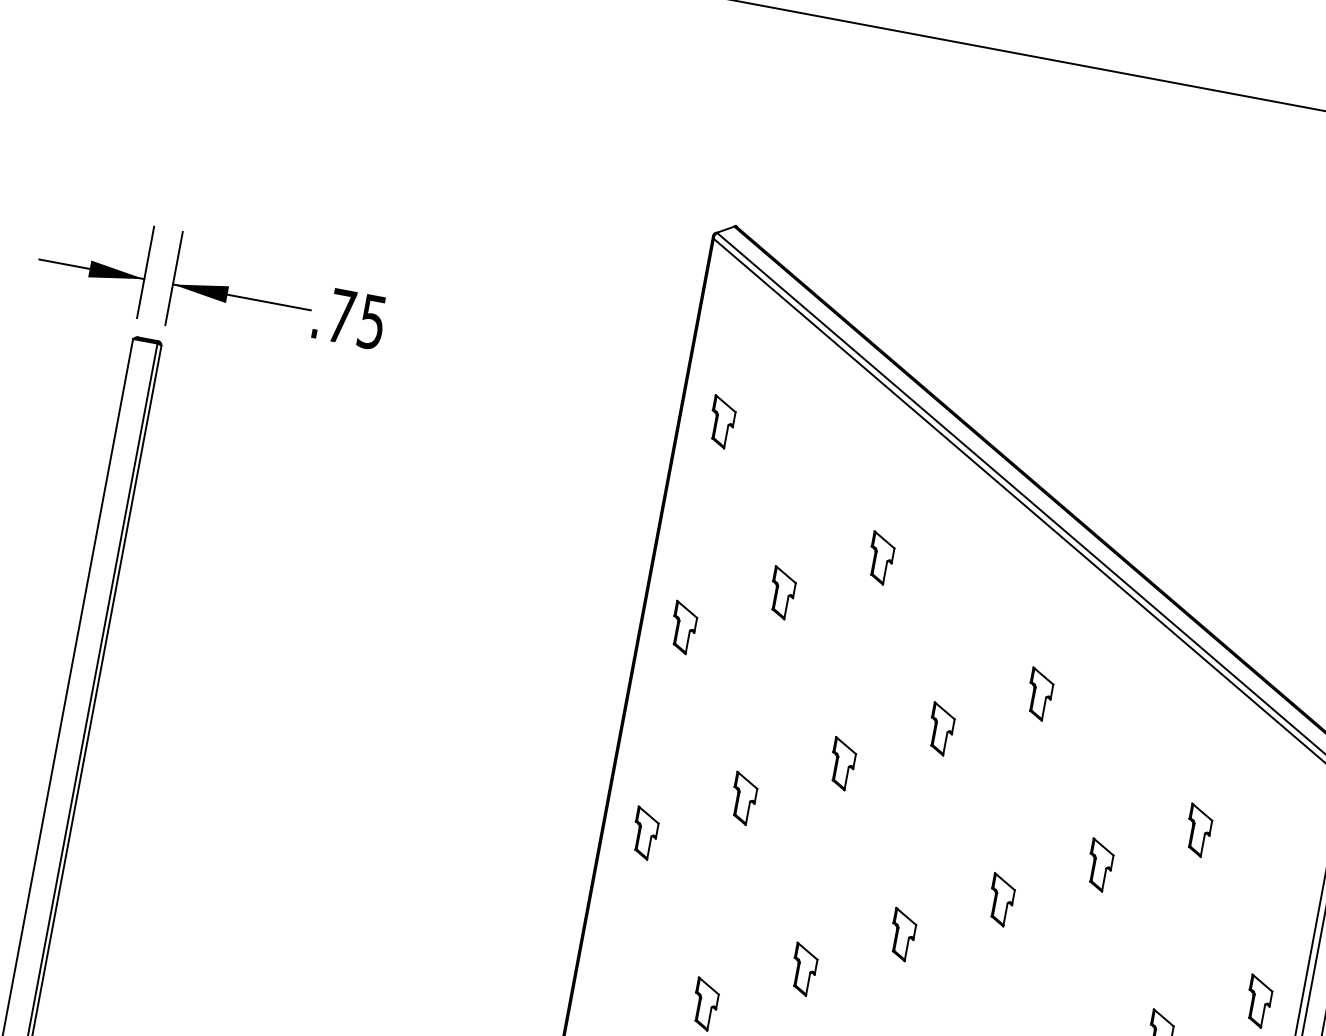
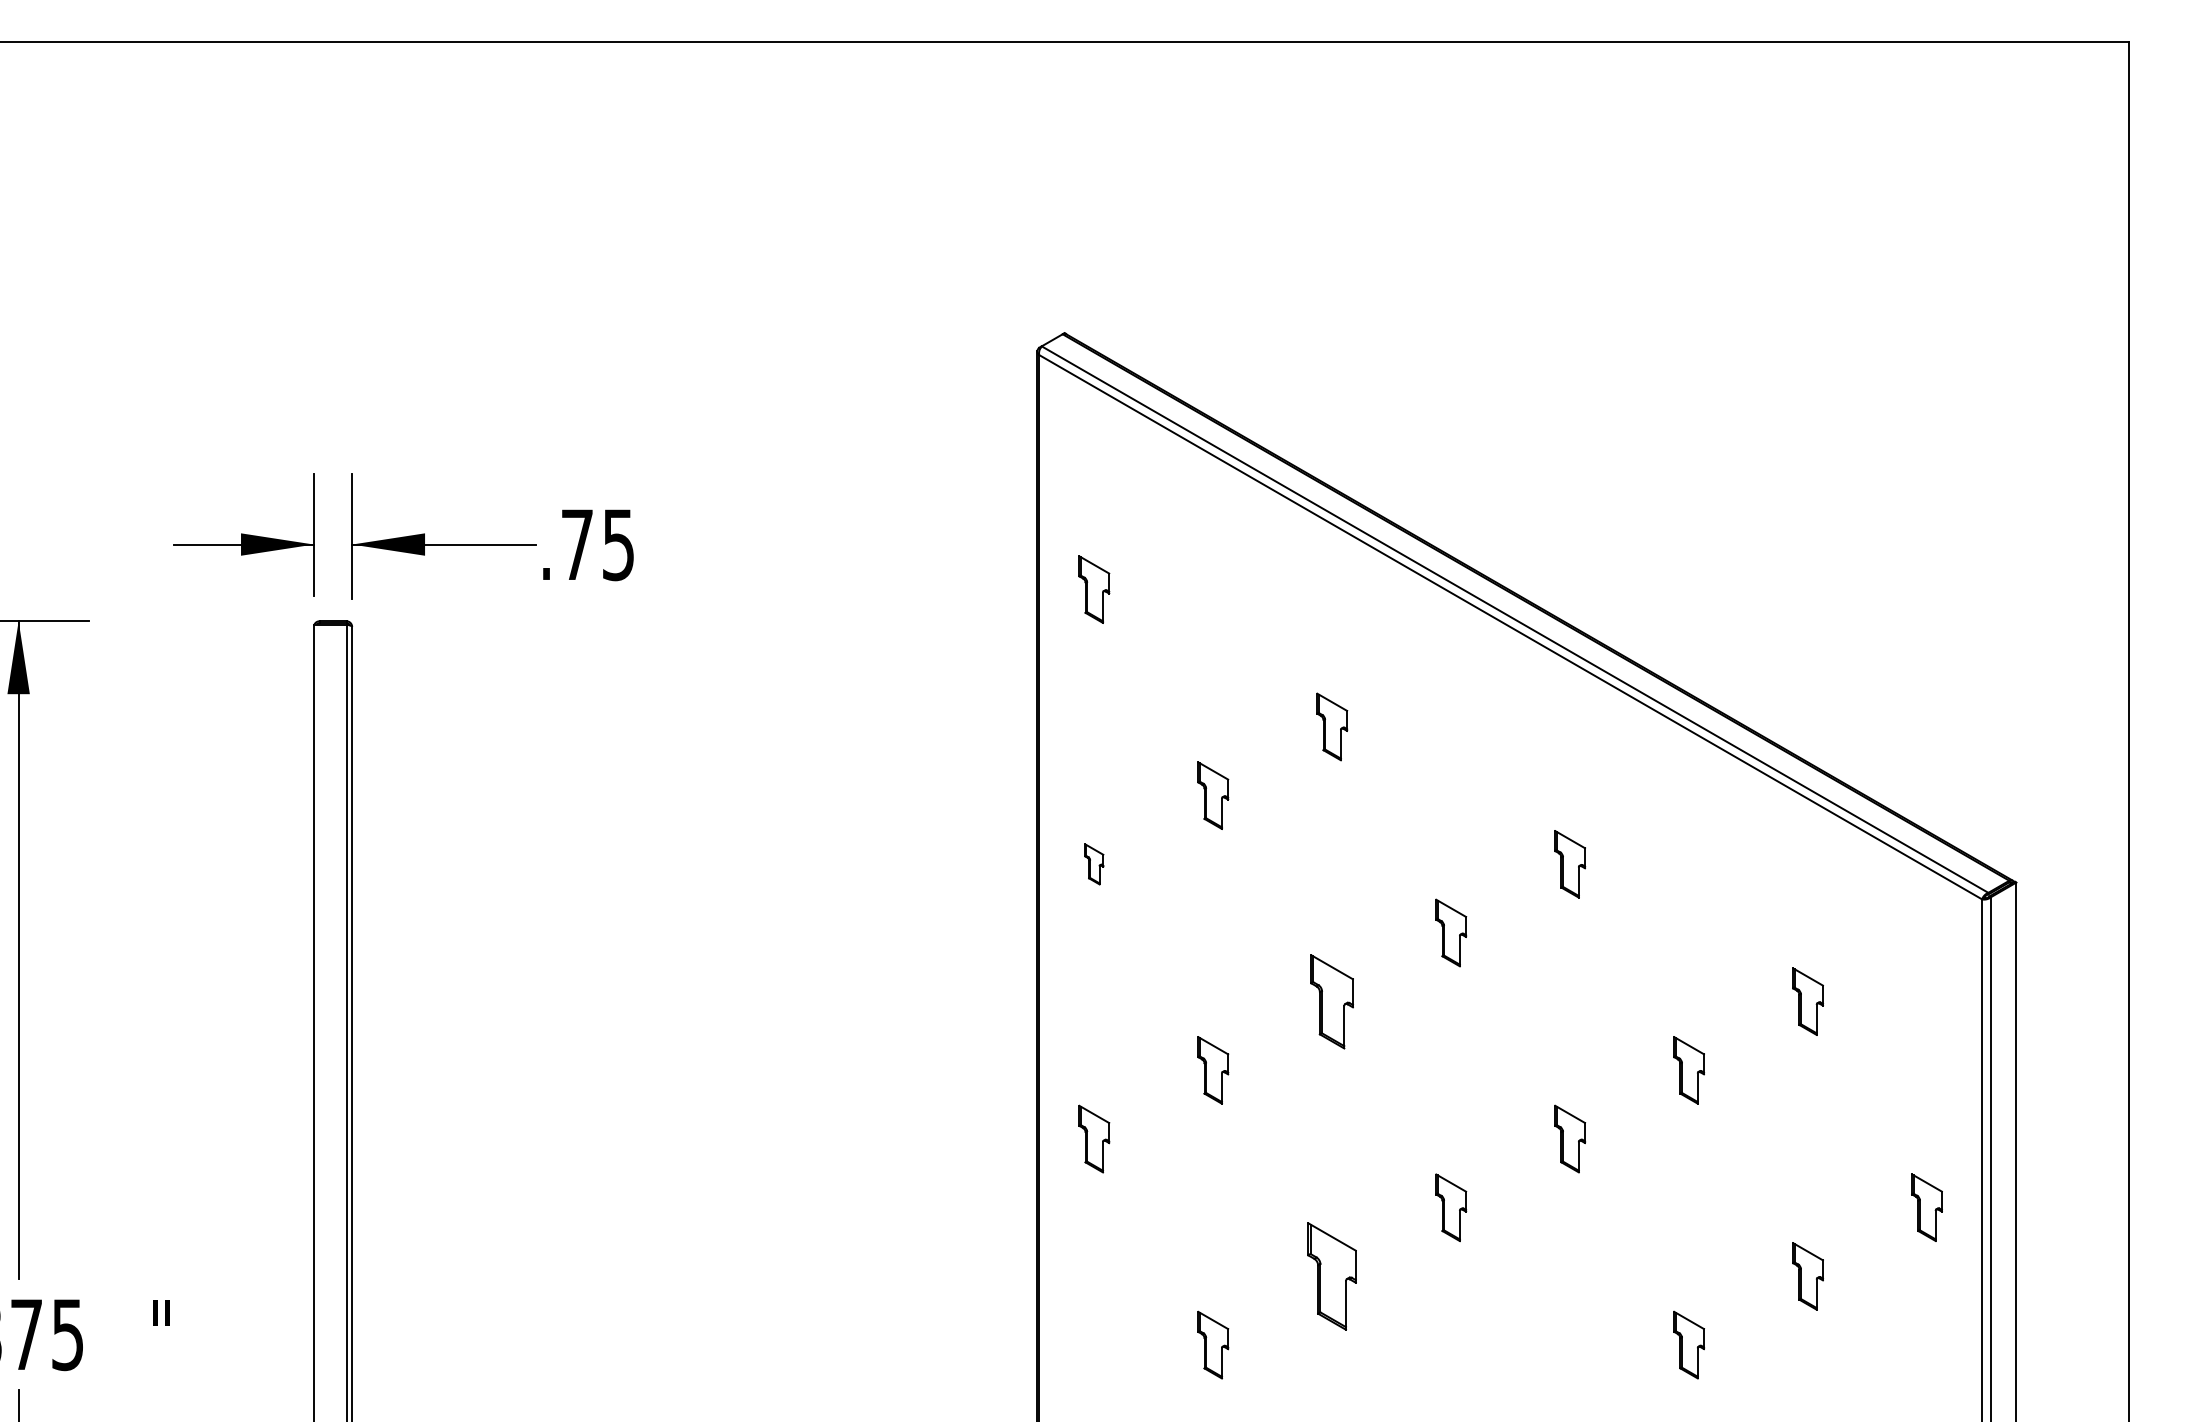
part: (683, 628) -> (1094, 864), size x0.6
part: (842, 763) -> (1332, 1001), size x1.4
part: (804, 969) -> (1332, 1276), size x1.6

